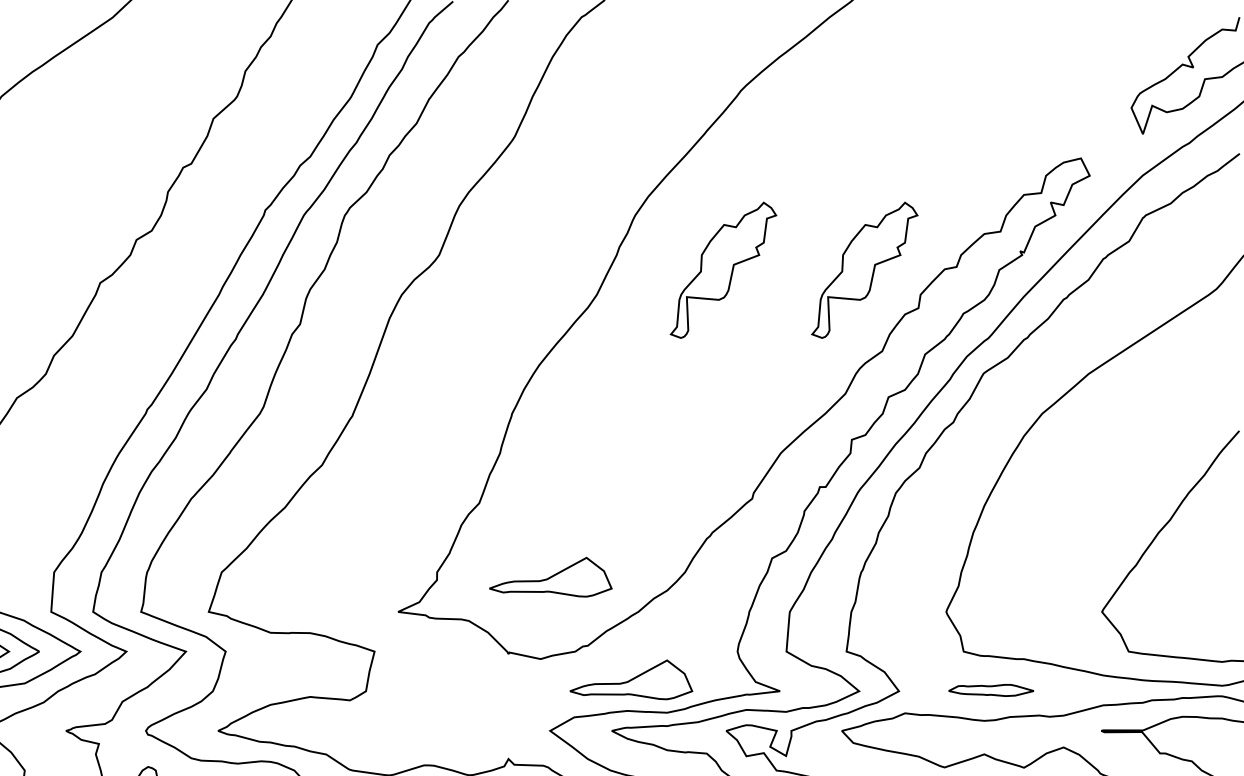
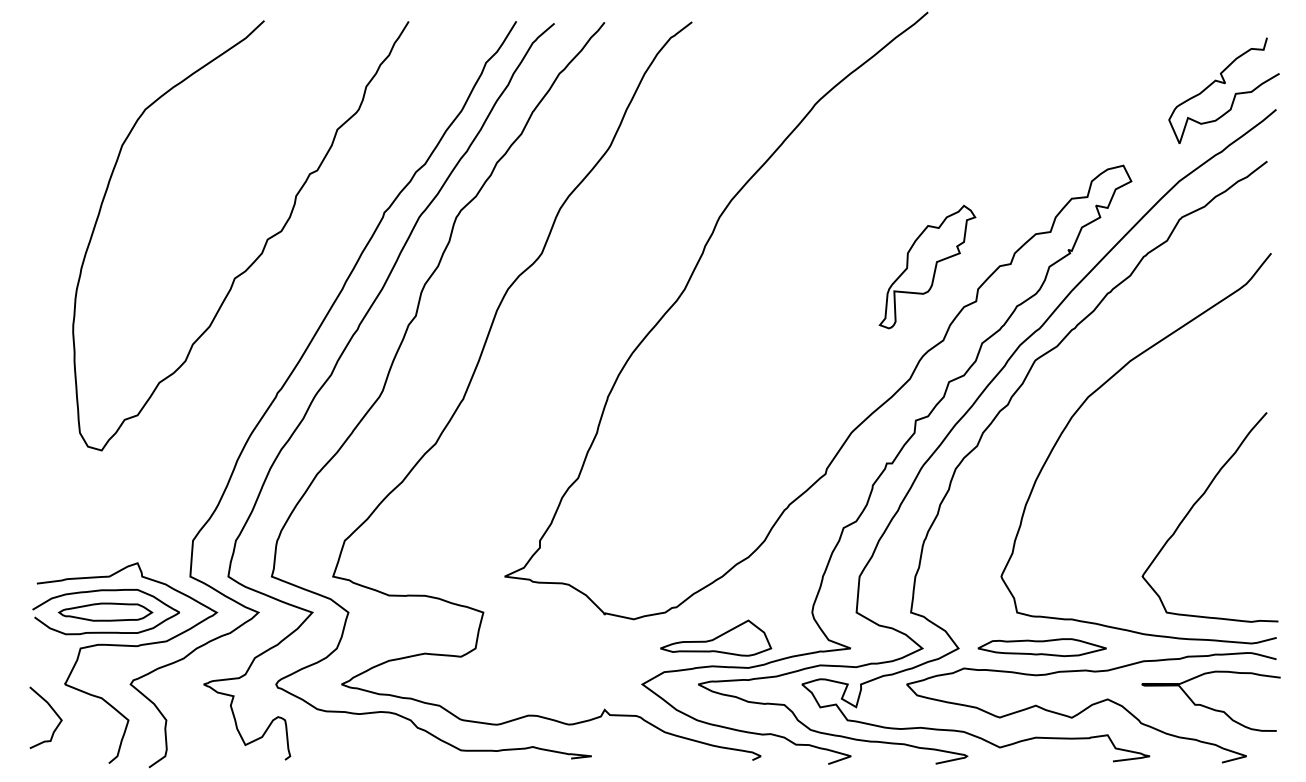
part: (723, 269) -> (799, 266), removed
part: (551, 576) -> (643, 544), removed
part: (990, 690) -> (1041, 647), size x1.67

